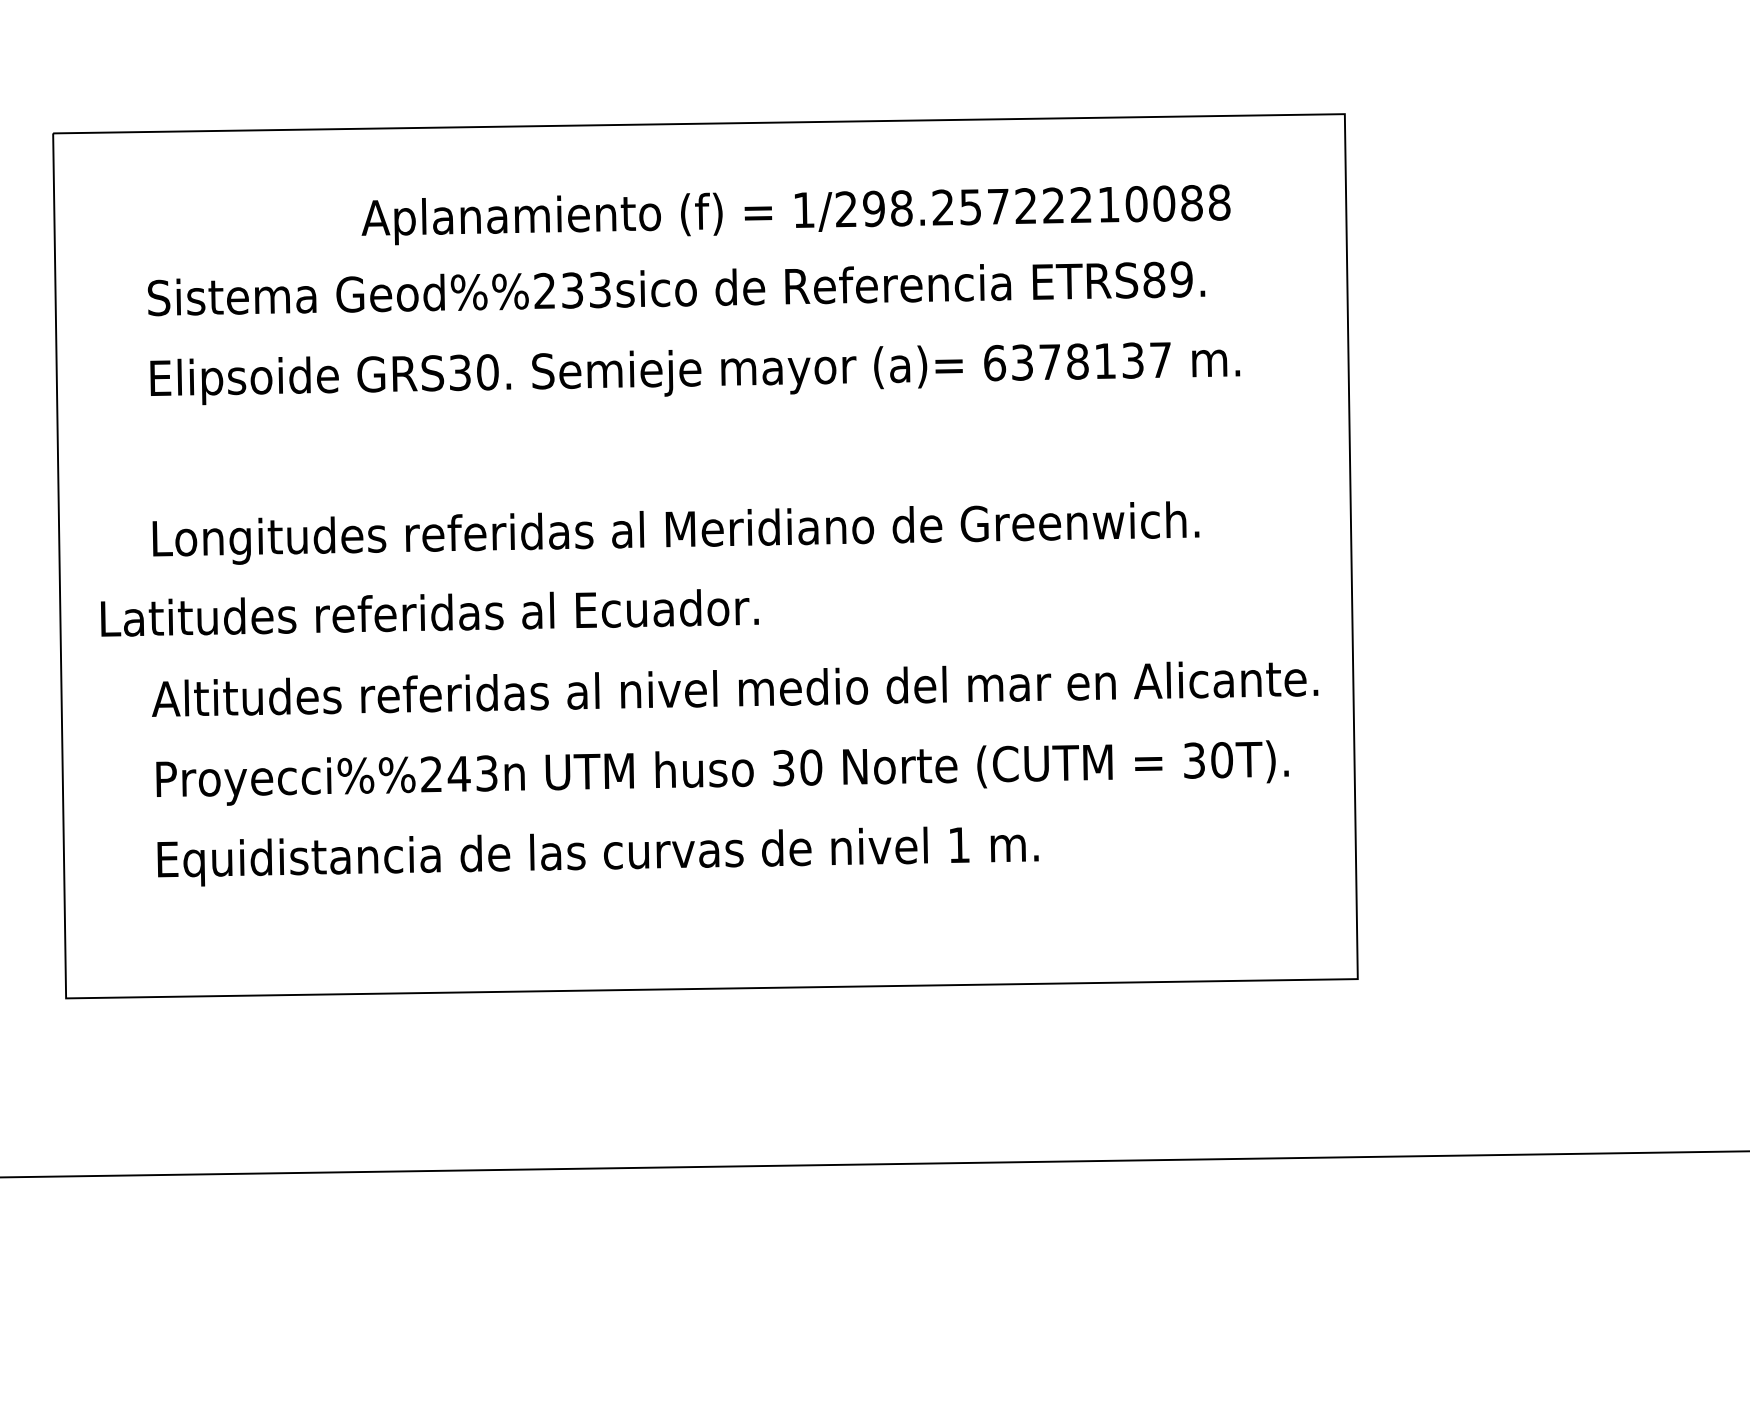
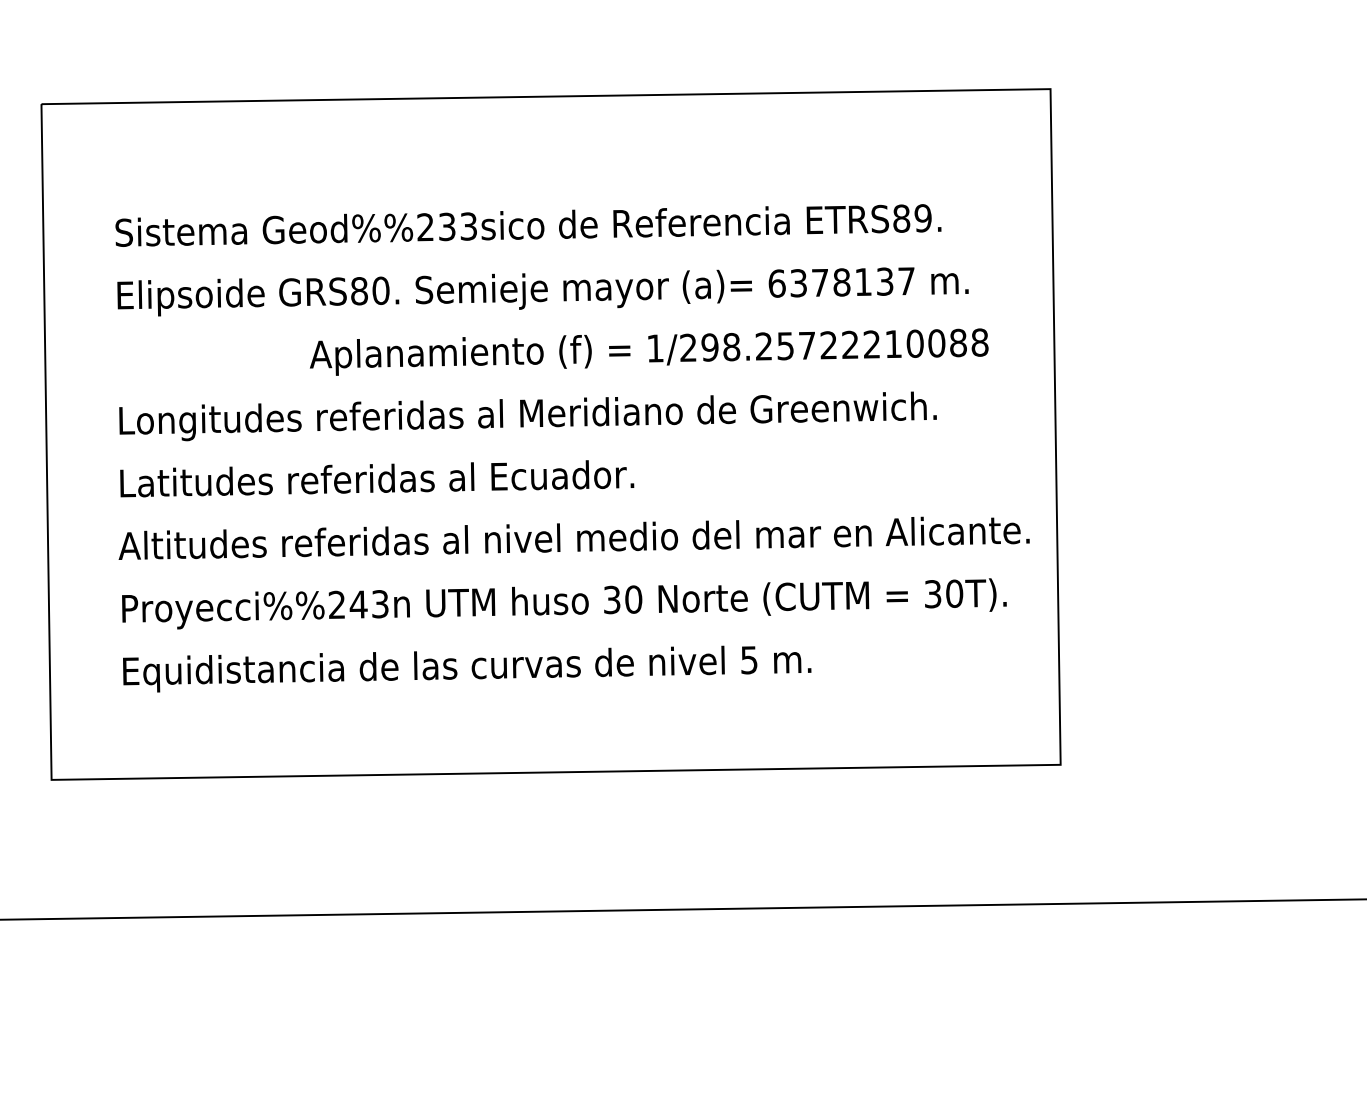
text: (795, 214) -> (648, 351), moved
text: (460, 372) -> (359, 290), GRS30. -> GRS80.
text: (429, 612) -> (376, 478), moved
text: (959, 845) -> (749, 660), 1 -> 5

